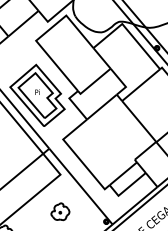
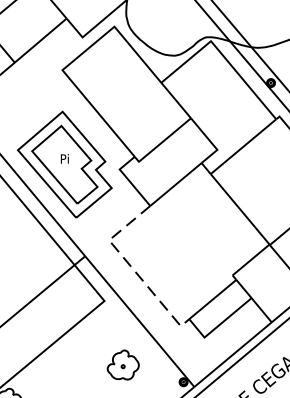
line: (76, 154) -> (132, 266), solid -> dashed
part: (60, 211) -> (123, 364), moved

